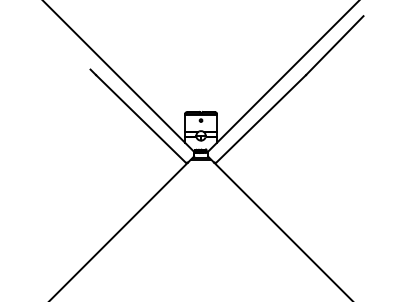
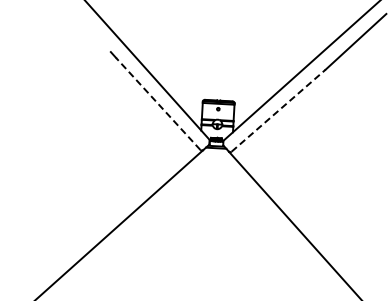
line: (140, 118) -> (158, 103), solid -> dashed
line: (261, 118) -> (278, 110), solid -> dashed

